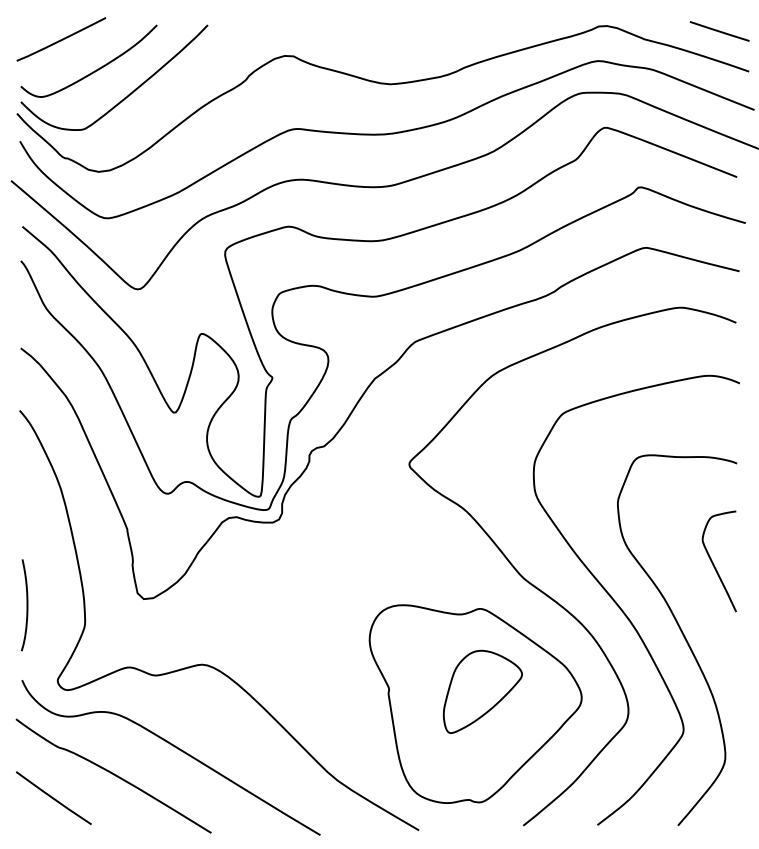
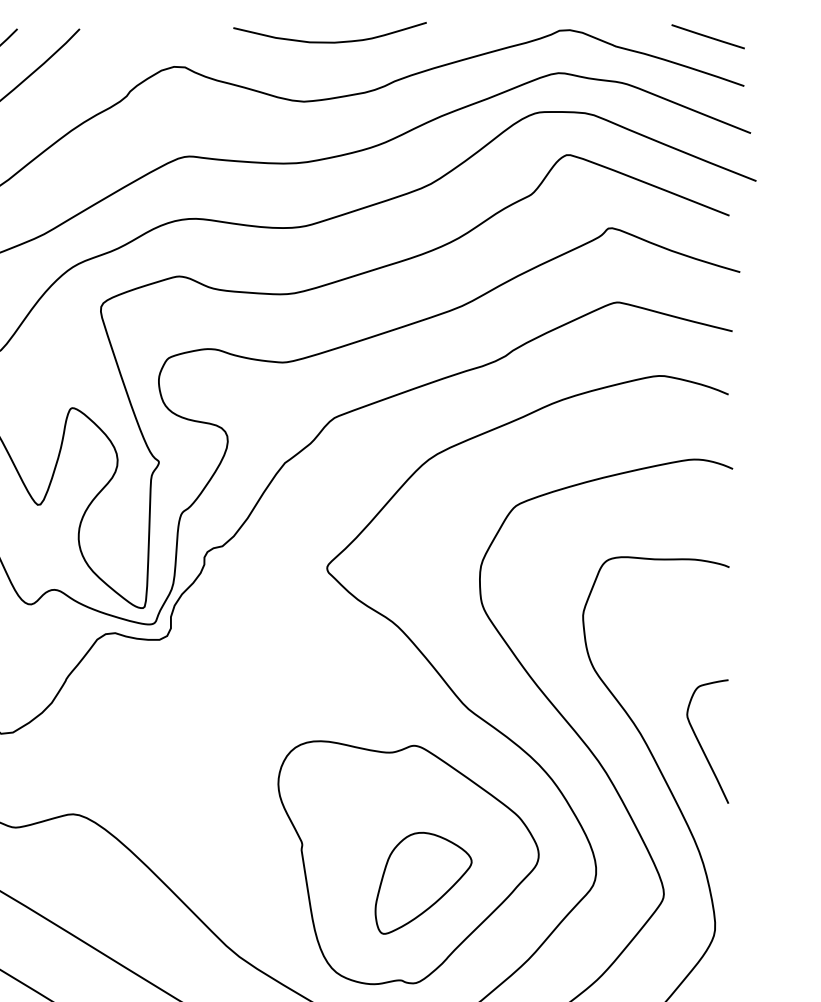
curve: (411, 35) -> (329, 41), added
curve: (714, 564) -> (701, 745), moved
part: (482, 691) -> (423, 882), moved

